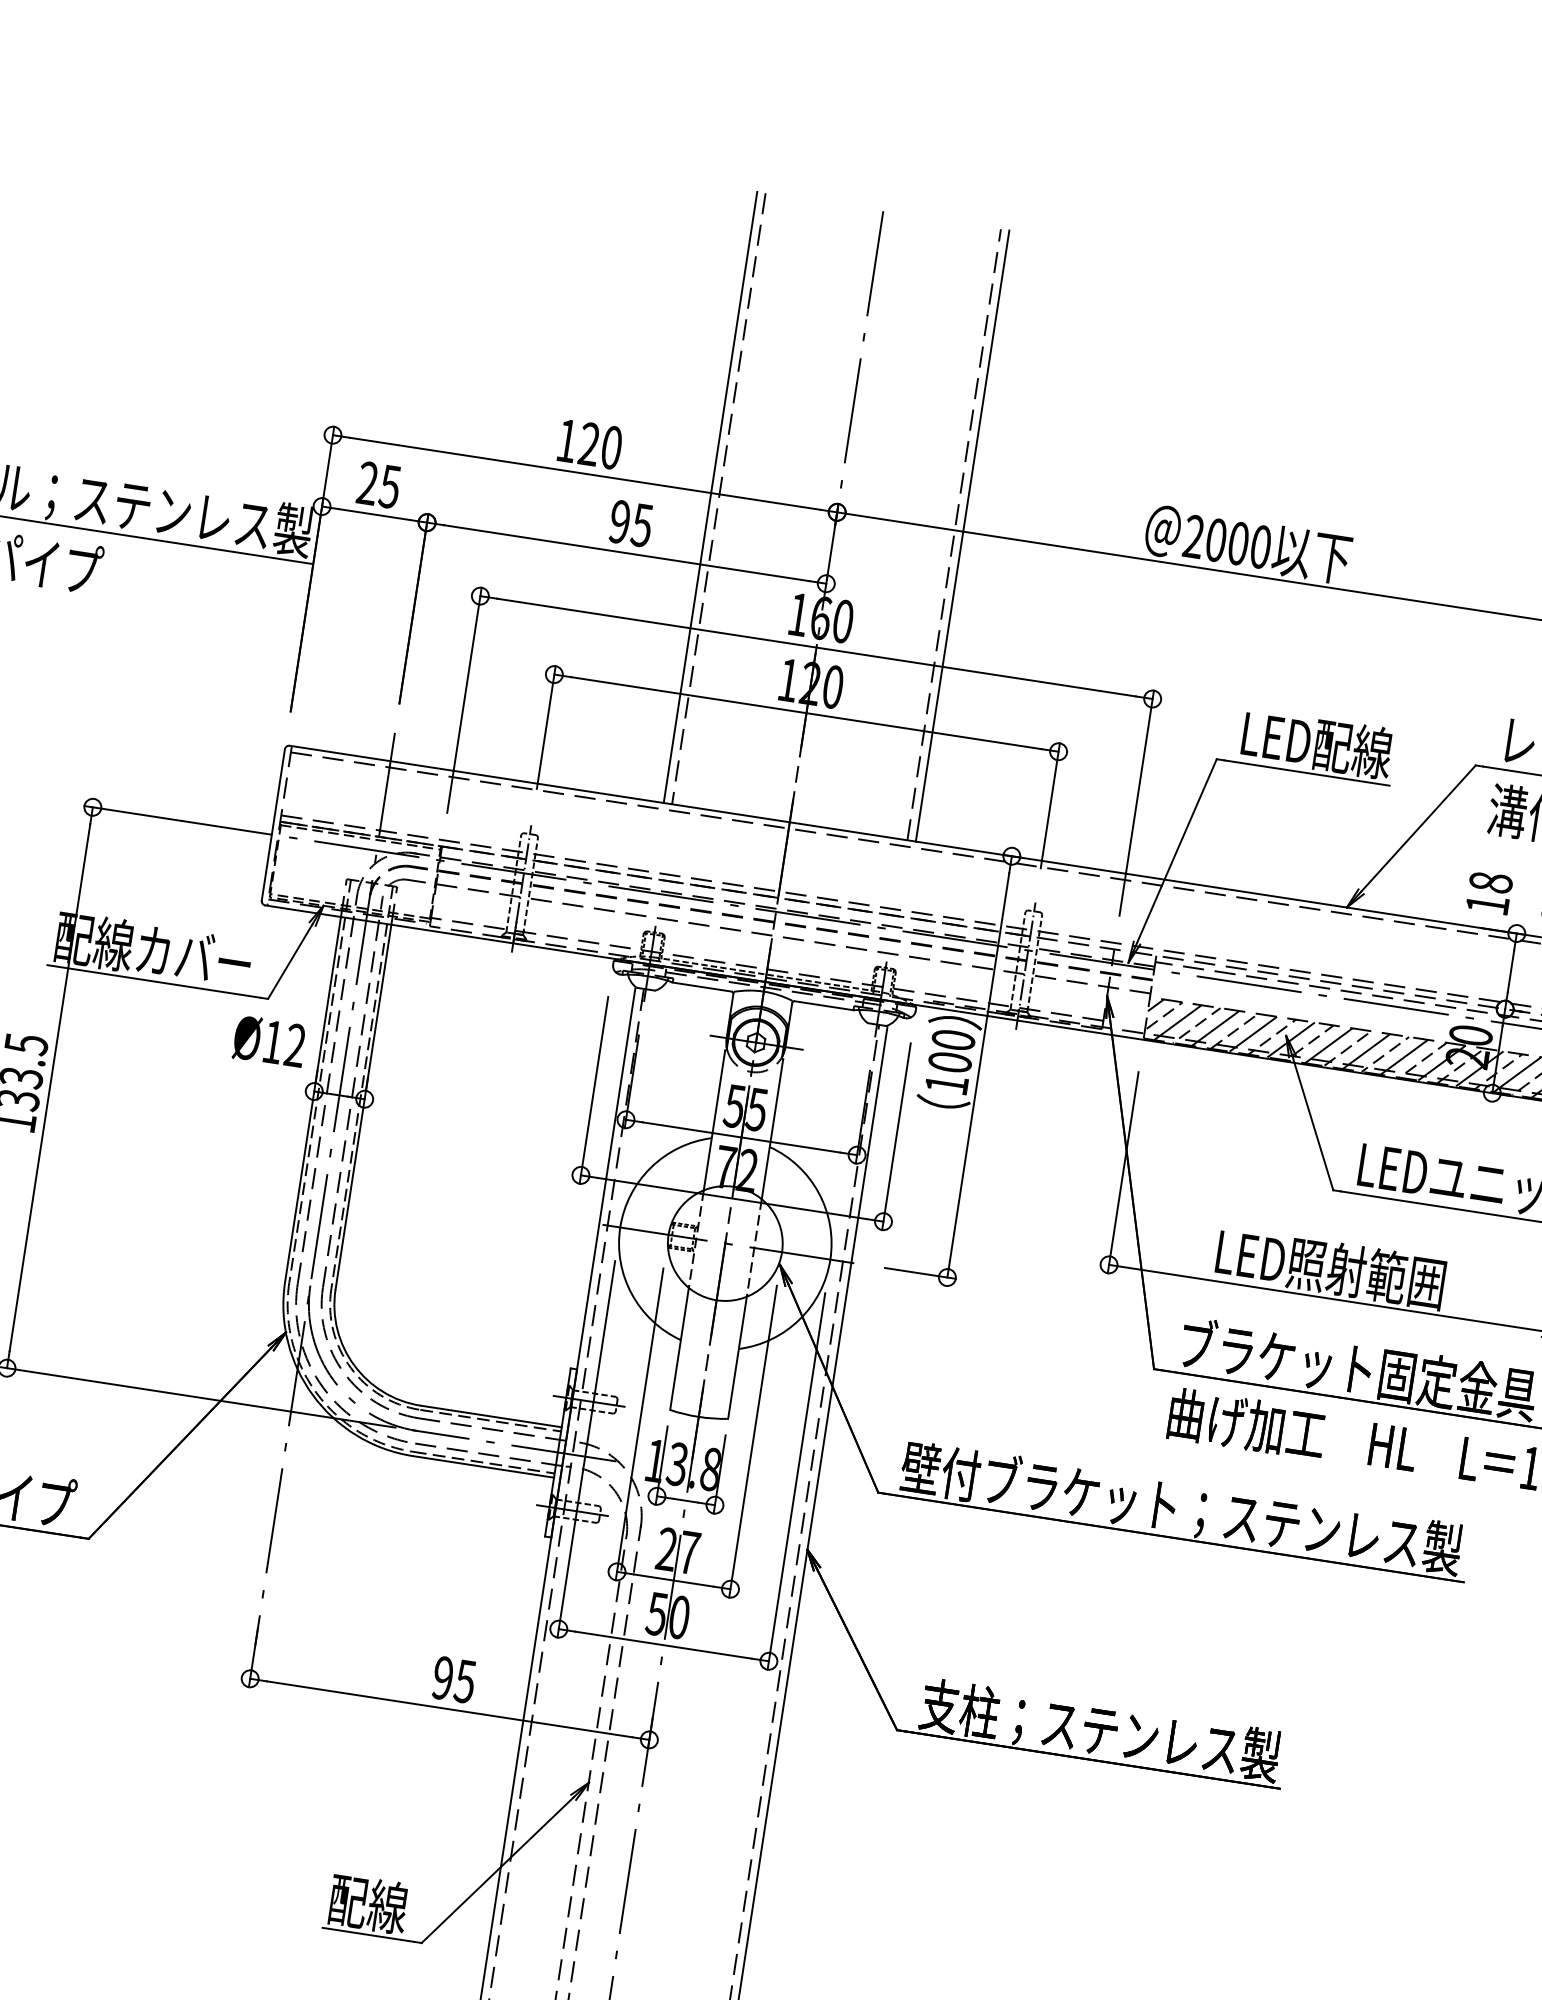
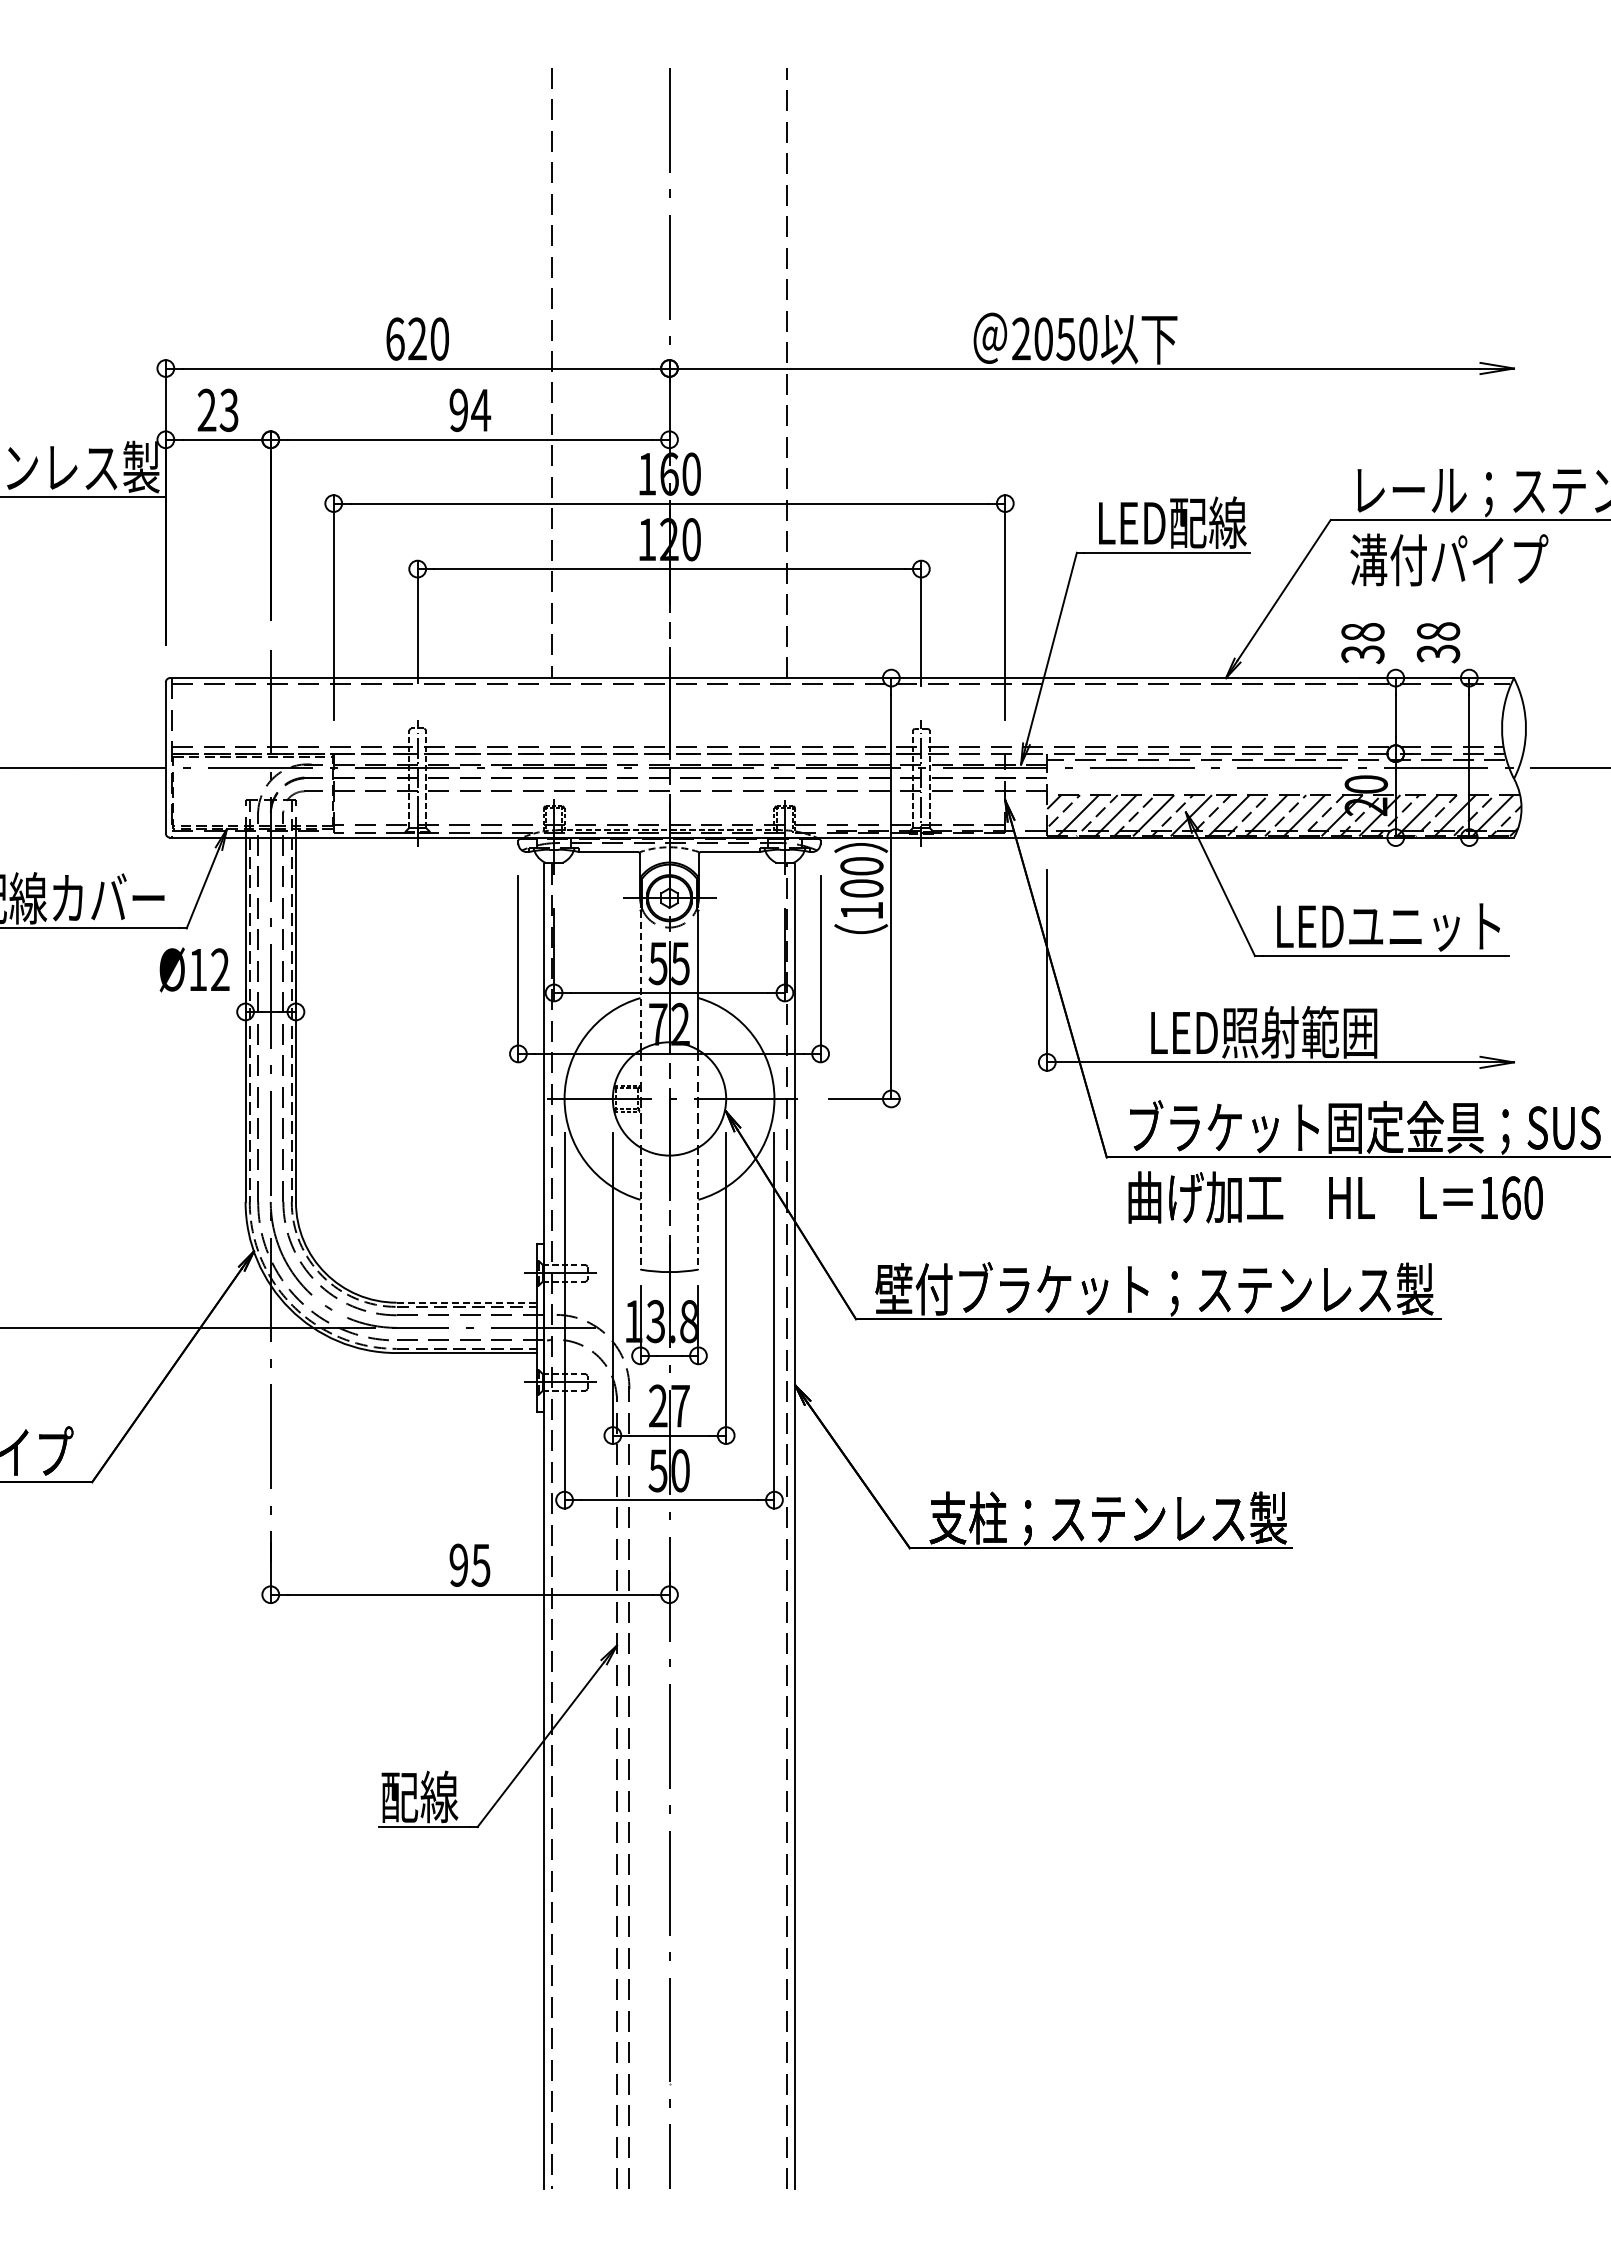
text: (567, 440) -> (395, 338), 120 -> 620
text: (389, 485) -> (228, 409), 25 -> 23
line: (710, 497) -> (543, 372), removed
text: (642, 525) -> (481, 410), 95 -> 94
line: (962, 535) -> (795, 372), removed
text: (1238, 542) -> (1065, 338), 2000 -> 2050
text: (1487, 904) -> (1362, 654), 18 -> 38
arc: (763, 991) -> (669, 847), solid -> dashed
line: (714, 1120) -> (640, 980), solid -> dashed
line: (679, 1348) -> (640, 1208), solid -> dashed
line: (737, 1357) -> (698, 1208), solid -> dashed
line: (491, 1416) -> (467, 1302), solid -> dashed

